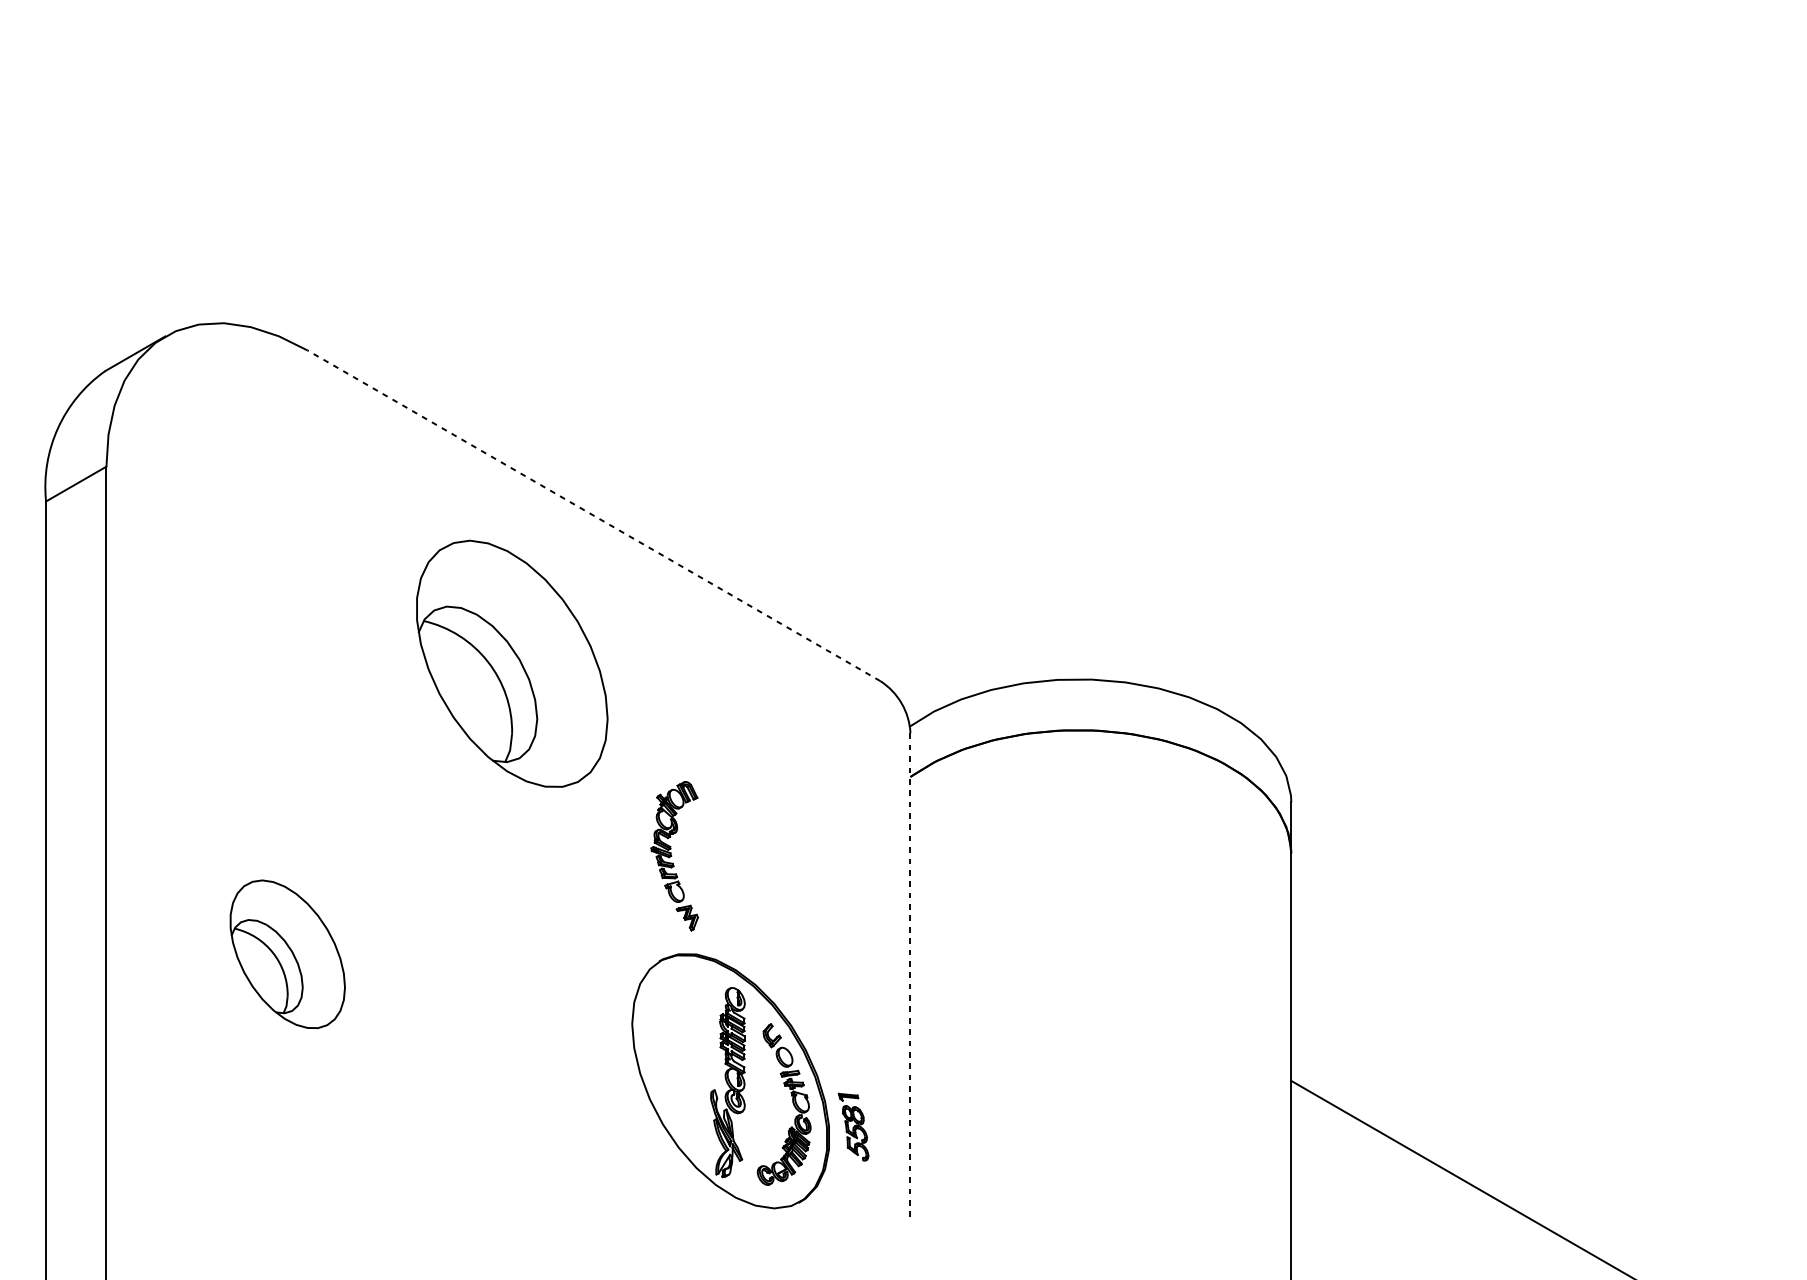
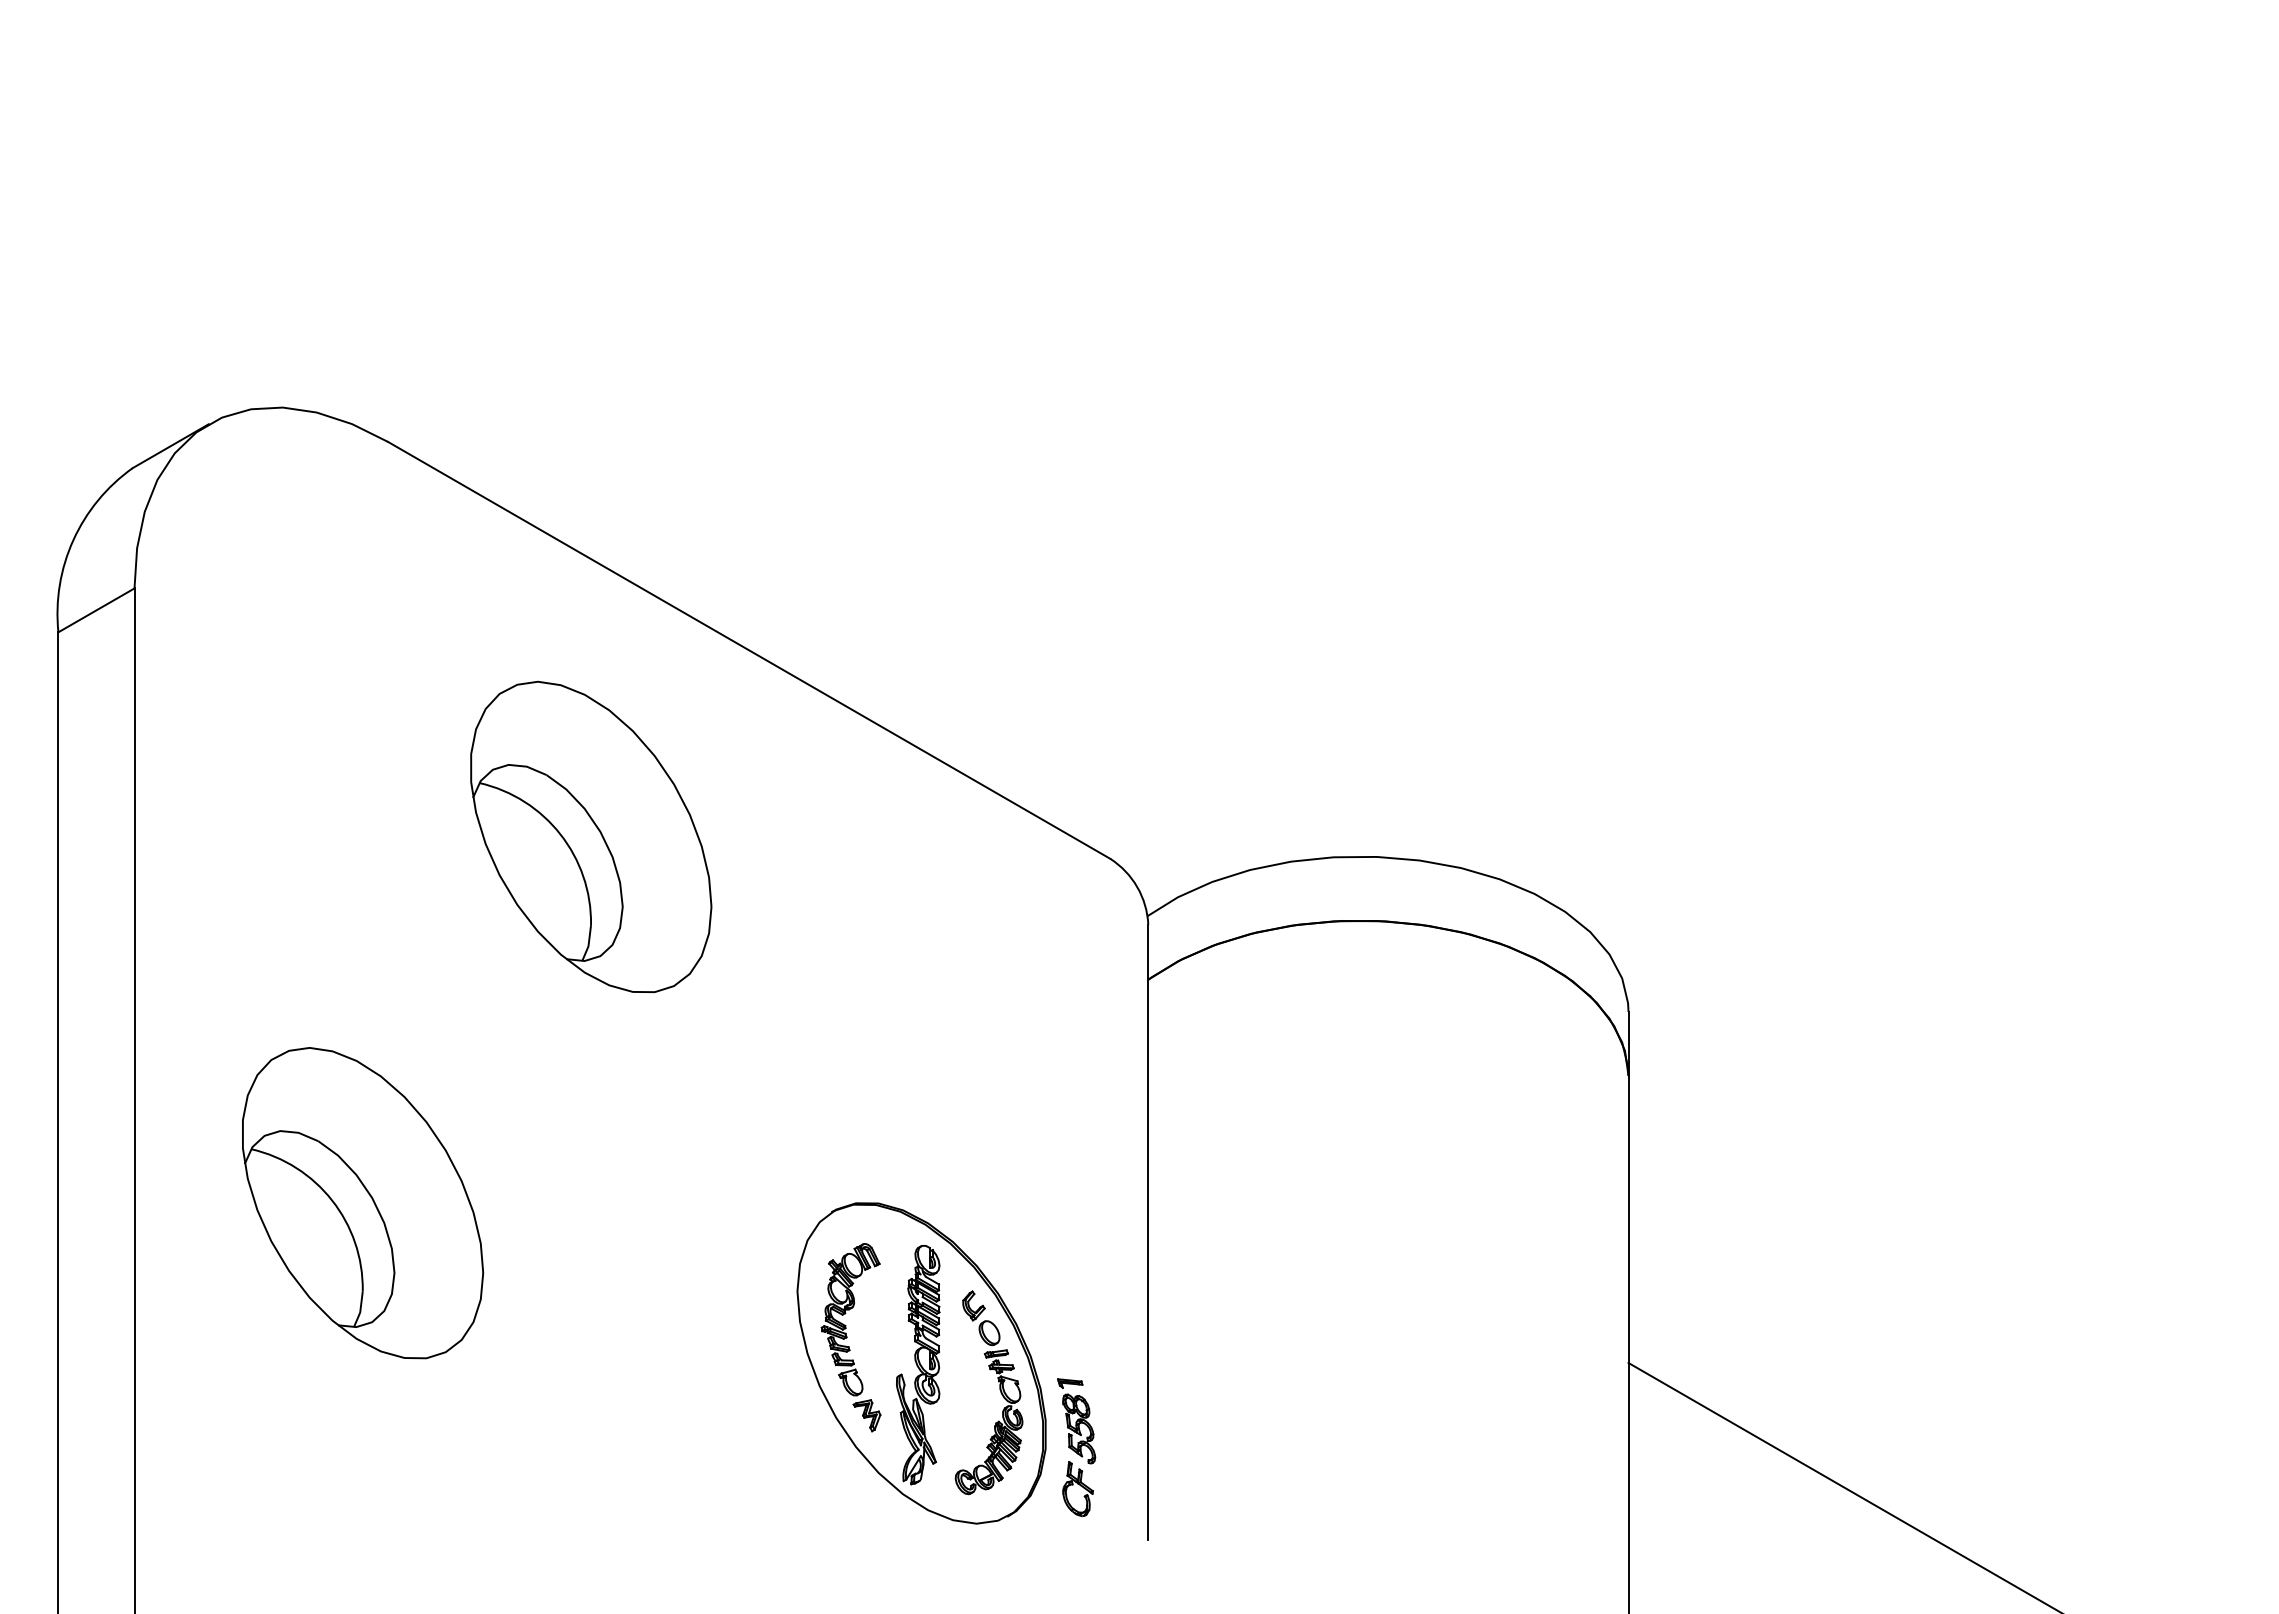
line: (594, 515) -> (749, 650), dashed -> solid
part: (512, 663) -> (591, 836), moved
part: (674, 856) -> (850, 1337), moved
part: (288, 954) -> (363, 1203), size x1.67
line: (910, 977) -> (1148, 1232), dashed -> solid
part: (854, 1180) -> (1077, 1488), added

